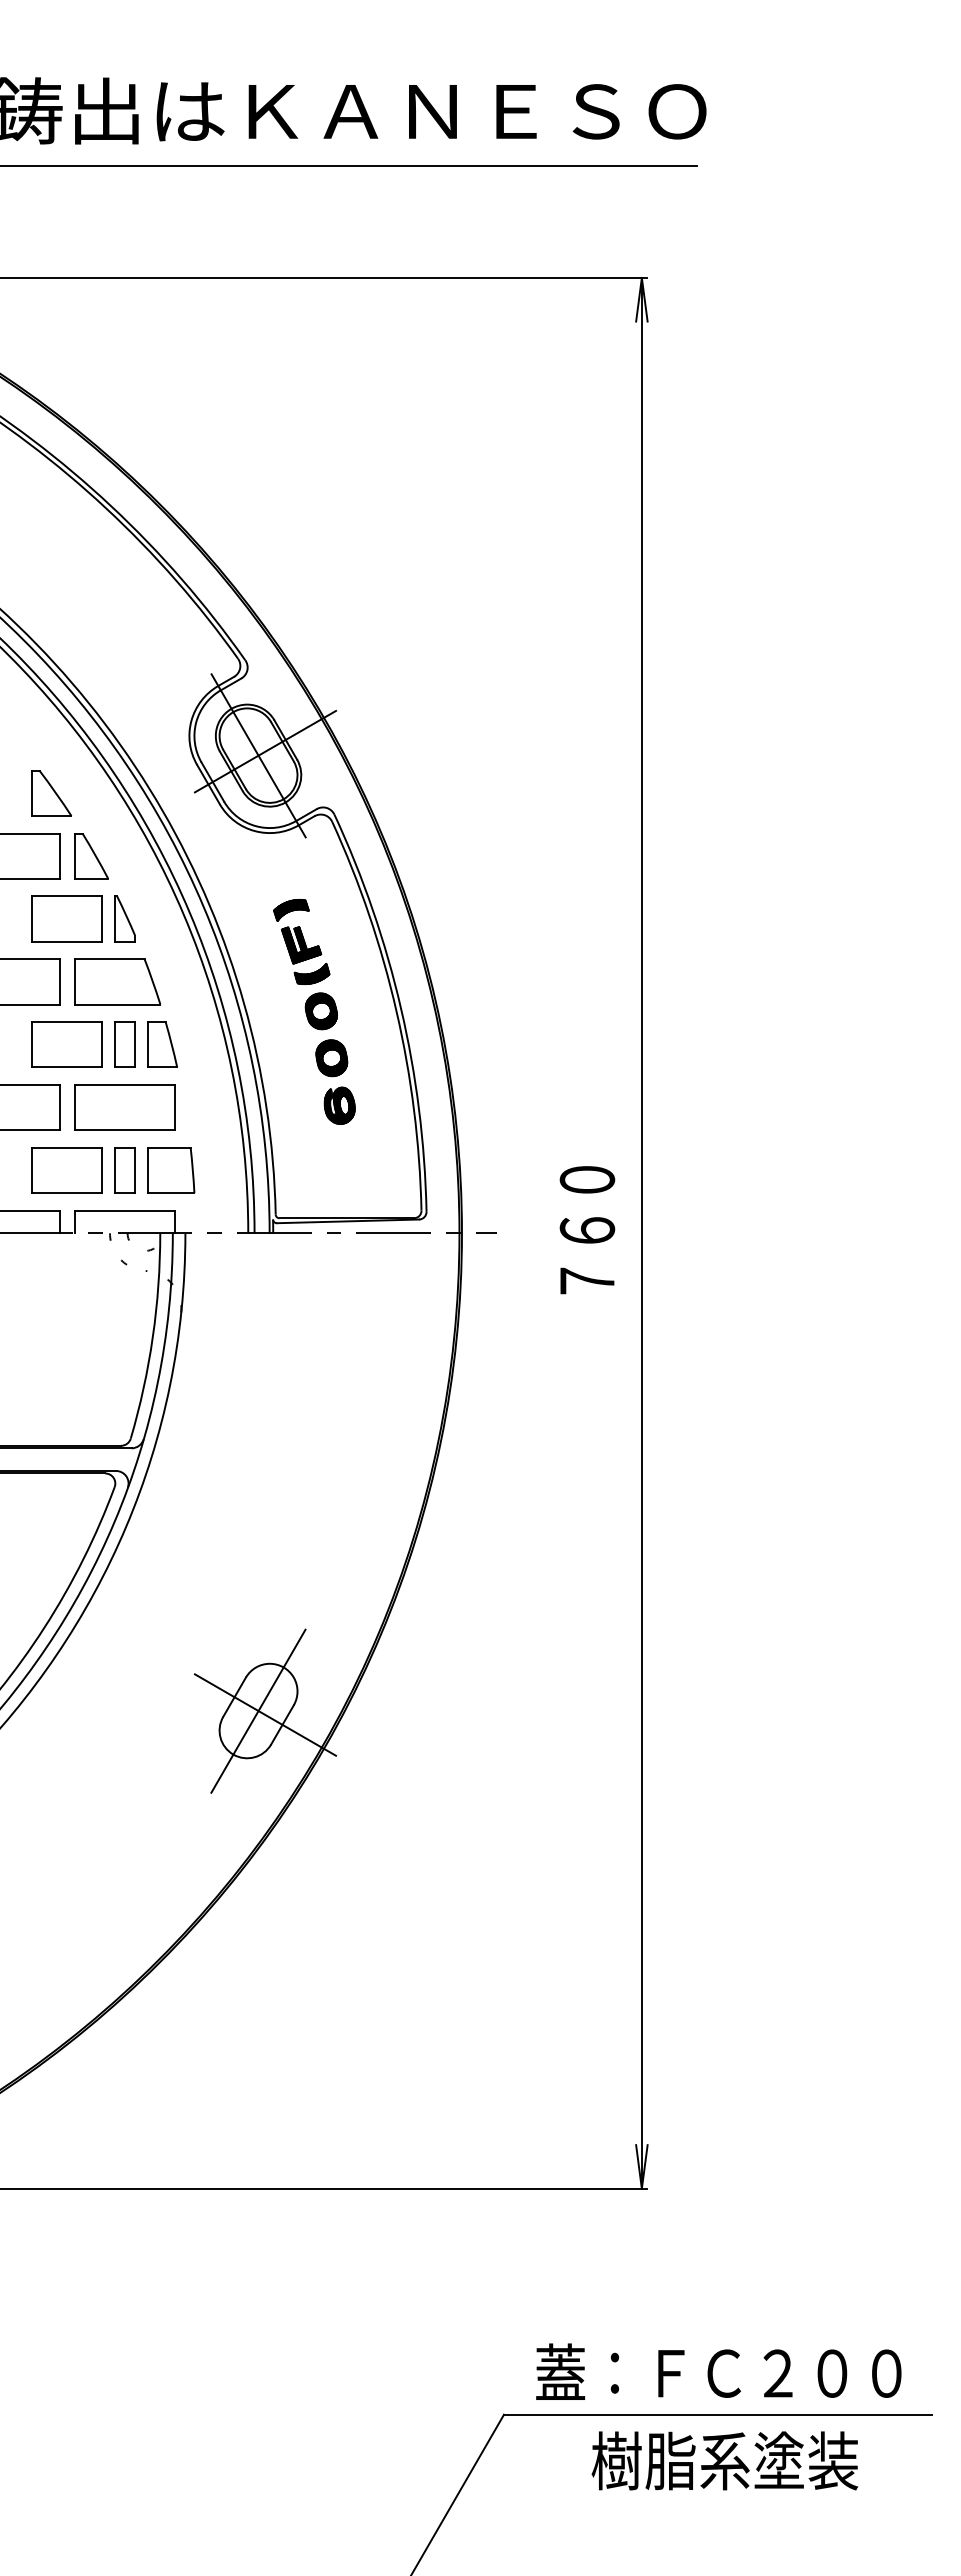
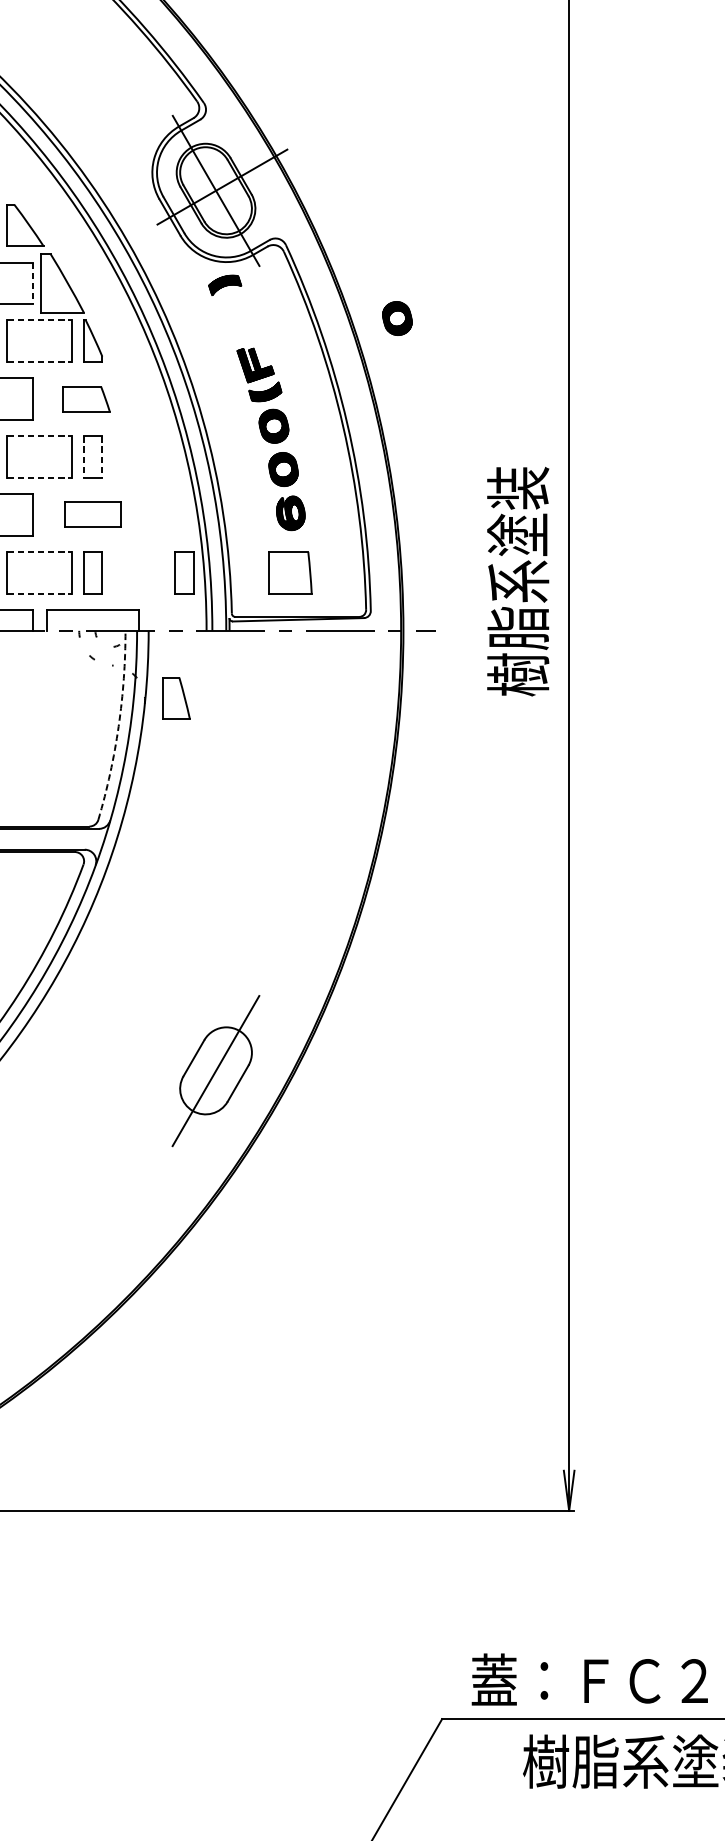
line: (59, 856) -> (32, 283), solid -> dashed
part: (91, 856) -> (62, 283), size x1.4
part: (454, 894) -> (396, 318), added
line: (67, 896) -> (40, 320), solid -> dashed
part: (291, 910) -> (225, 285), moved
line: (67, 941) -> (40, 361), solid -> dashed
part: (117, 981) -> (86, 398), size x0.6
line: (67, 1022) -> (40, 436), solid -> dashed
line: (115, 1044) -> (84, 456), solid -> dashed
line: (135, 1044) -> (102, 456), solid -> dashed
part: (162, 1044) -> (176, 698), moved
line: (67, 1067) -> (40, 478), solid -> dashed
part: (124, 1107) -> (92, 514), size x0.6
line: (67, 1147) -> (40, 551), solid -> dashed
part: (171, 1170) -> (290, 572), moved
part: (223, 1170) -> (183, 572), added
text: (586, 1179) -> (518, 581), ７６０ -> 樹脂系塗装
line: (67, 1193) -> (40, 594), solid -> dashed
arc: (152, 1337) -> (118, 726), solid -> dashed
line: (265, 1714) -> (222, 1074), removed

